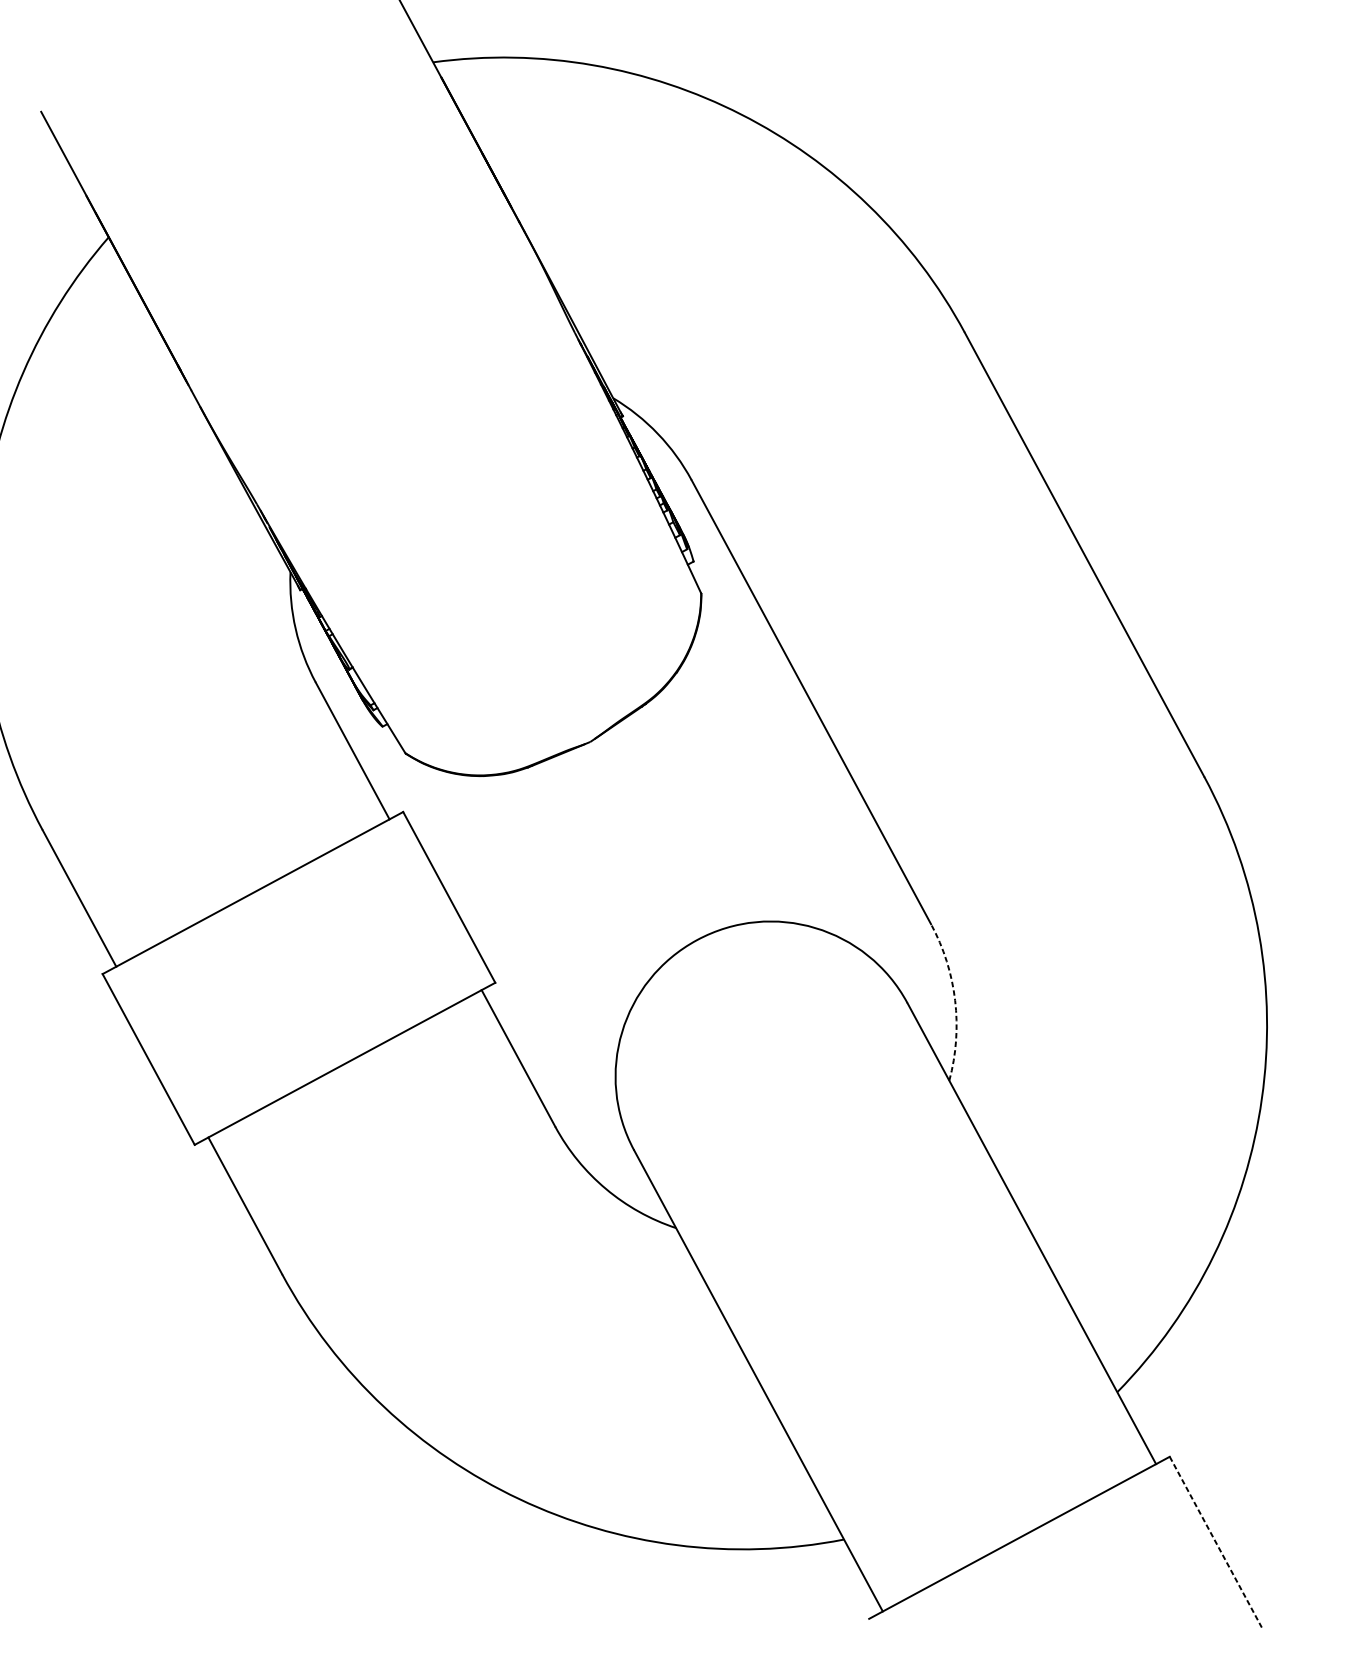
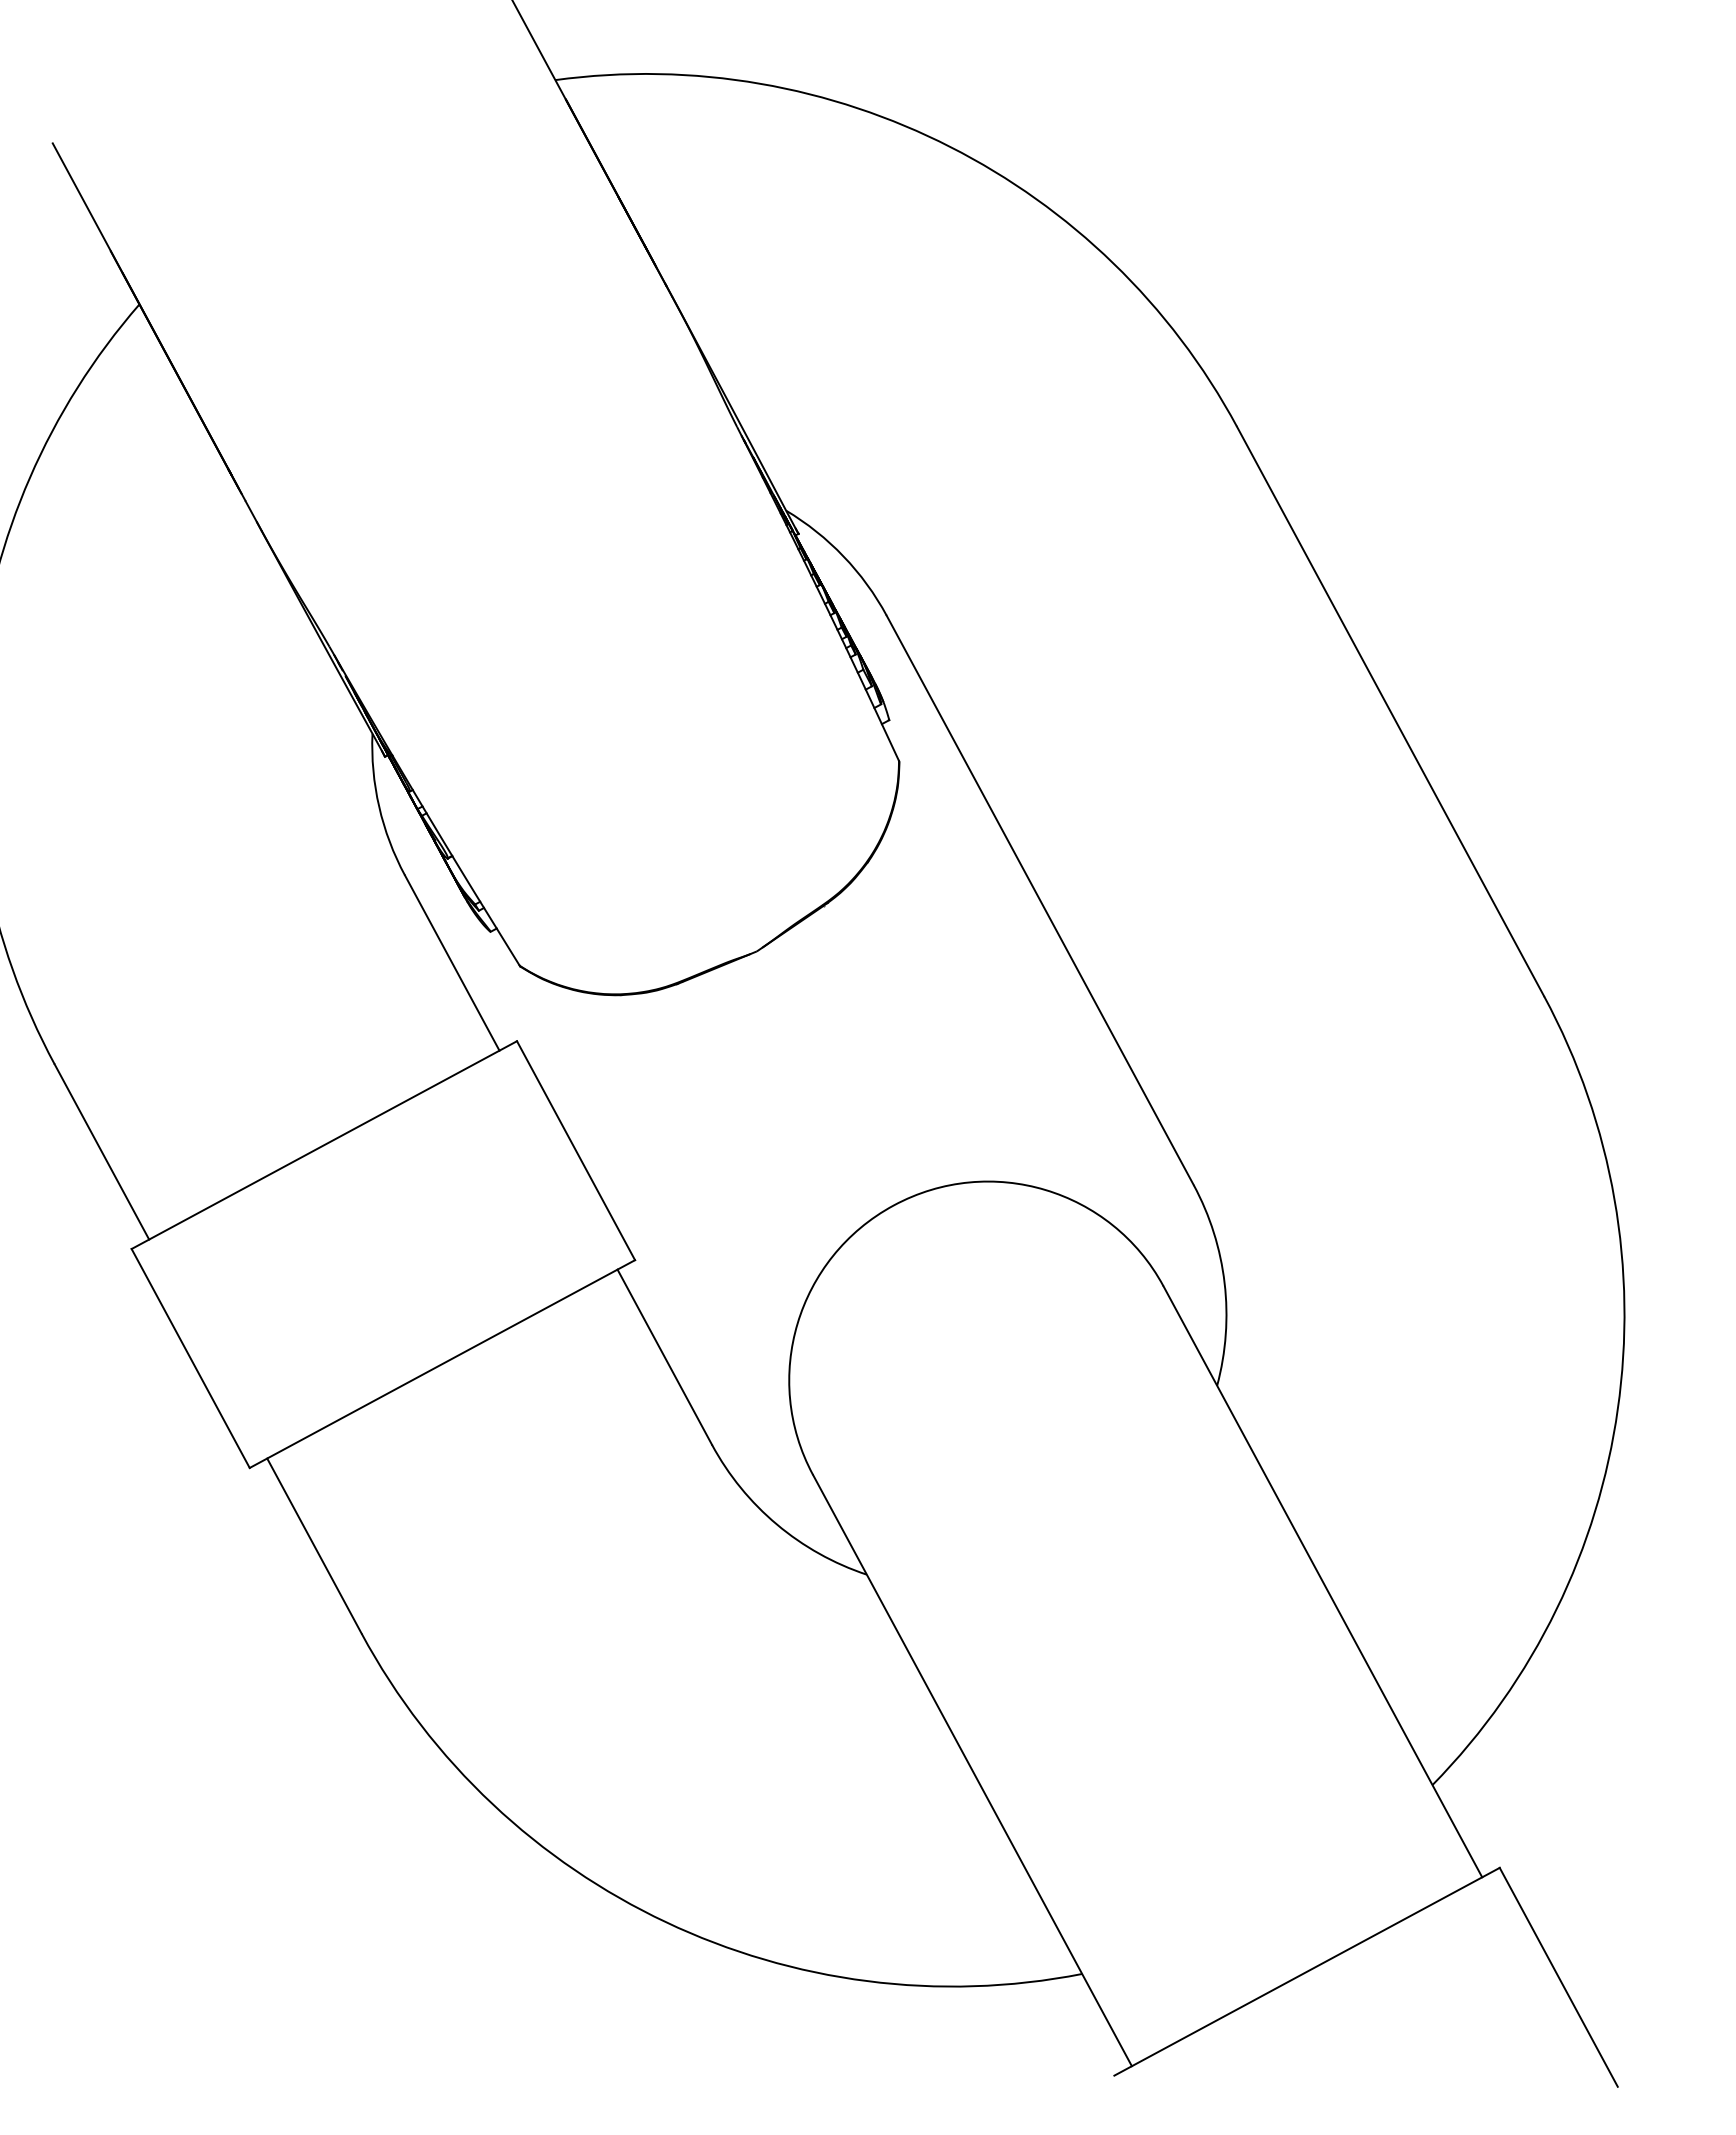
arc: (955, 1000) -> (1224, 1283), dashed -> solid
line: (1216, 1542) -> (1559, 1977), dashed -> solid

